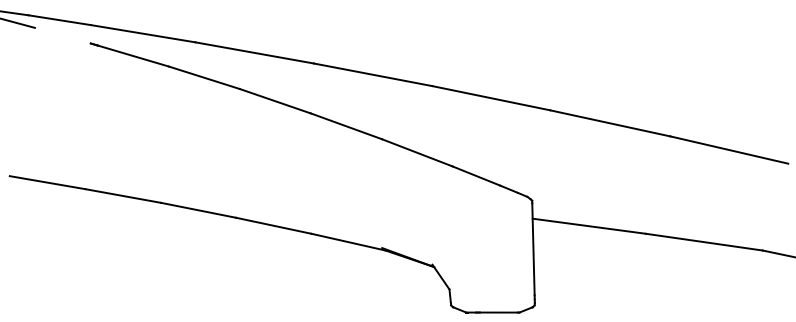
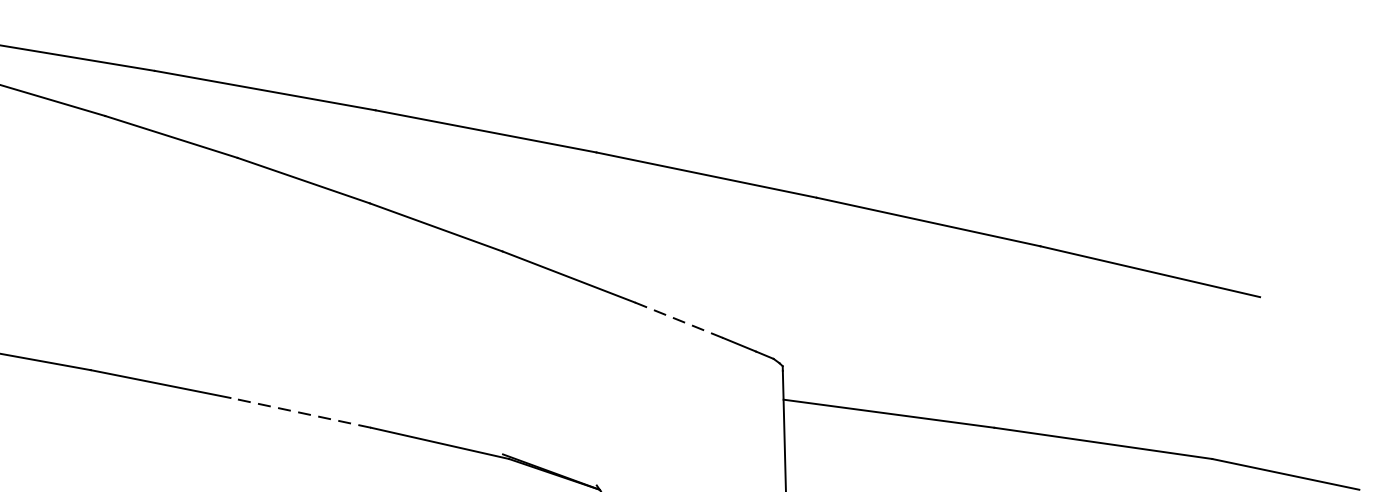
line: (477, 176) -> (680, 321), solid -> dashed
line: (273, 225) -> (300, 412), solid -> dashed

